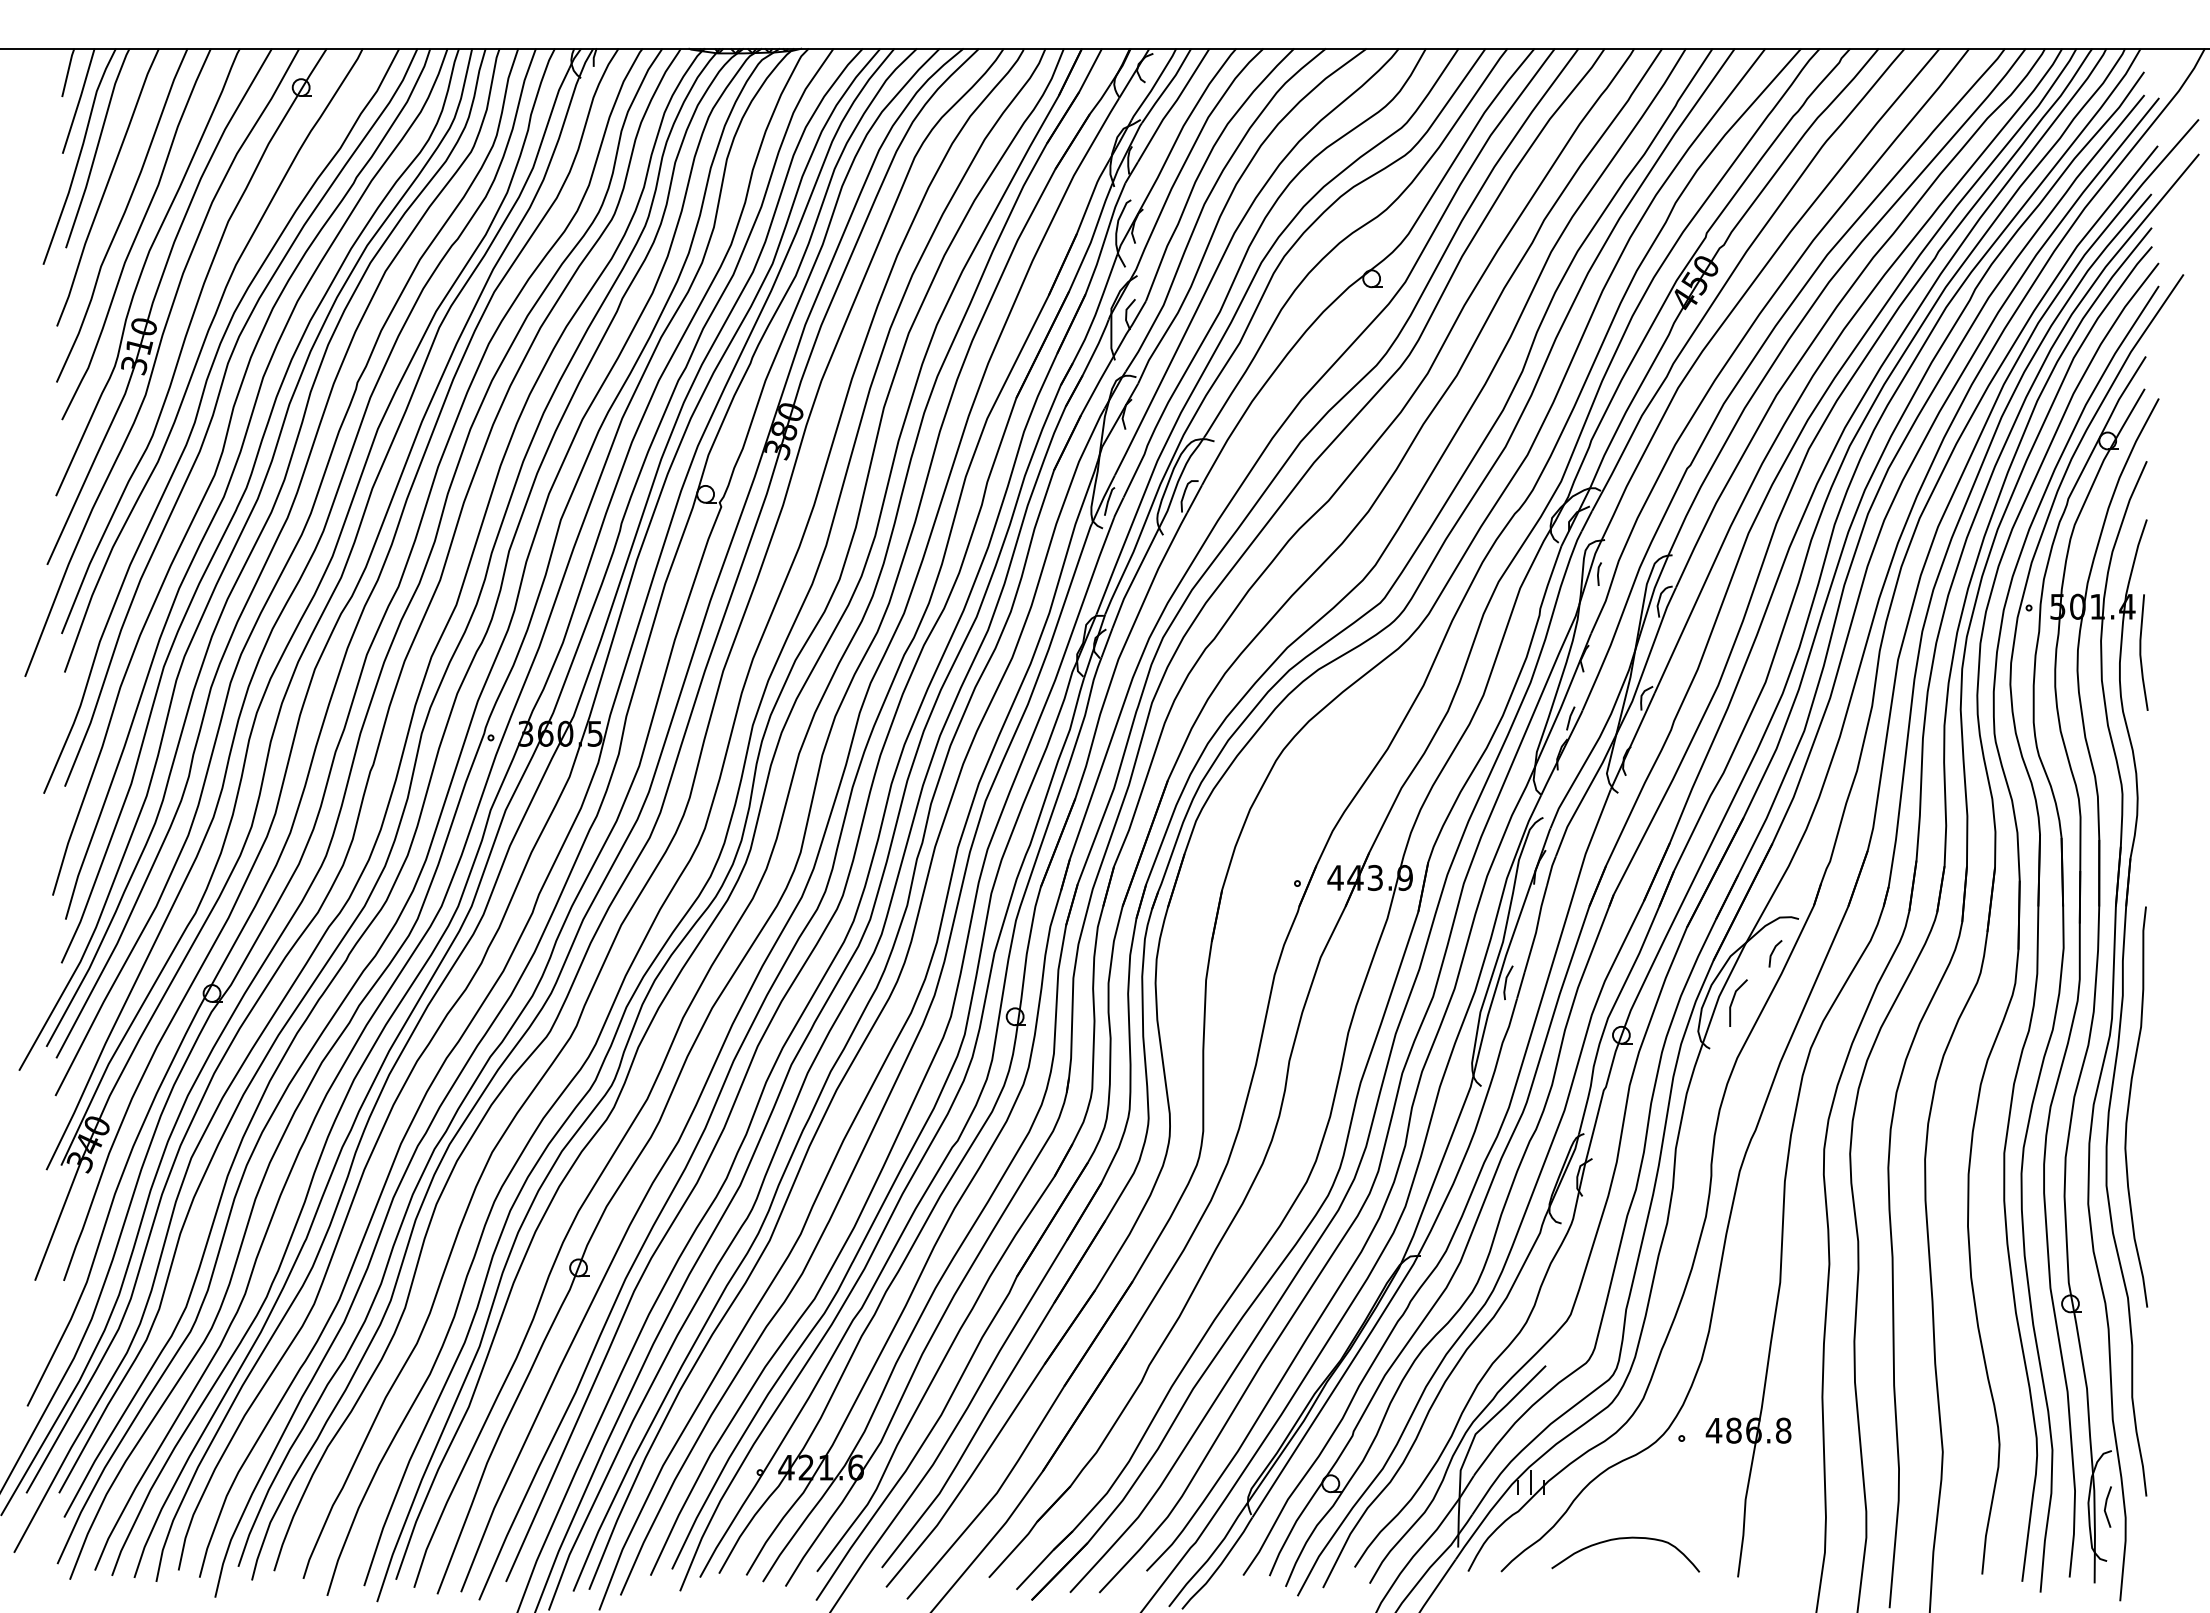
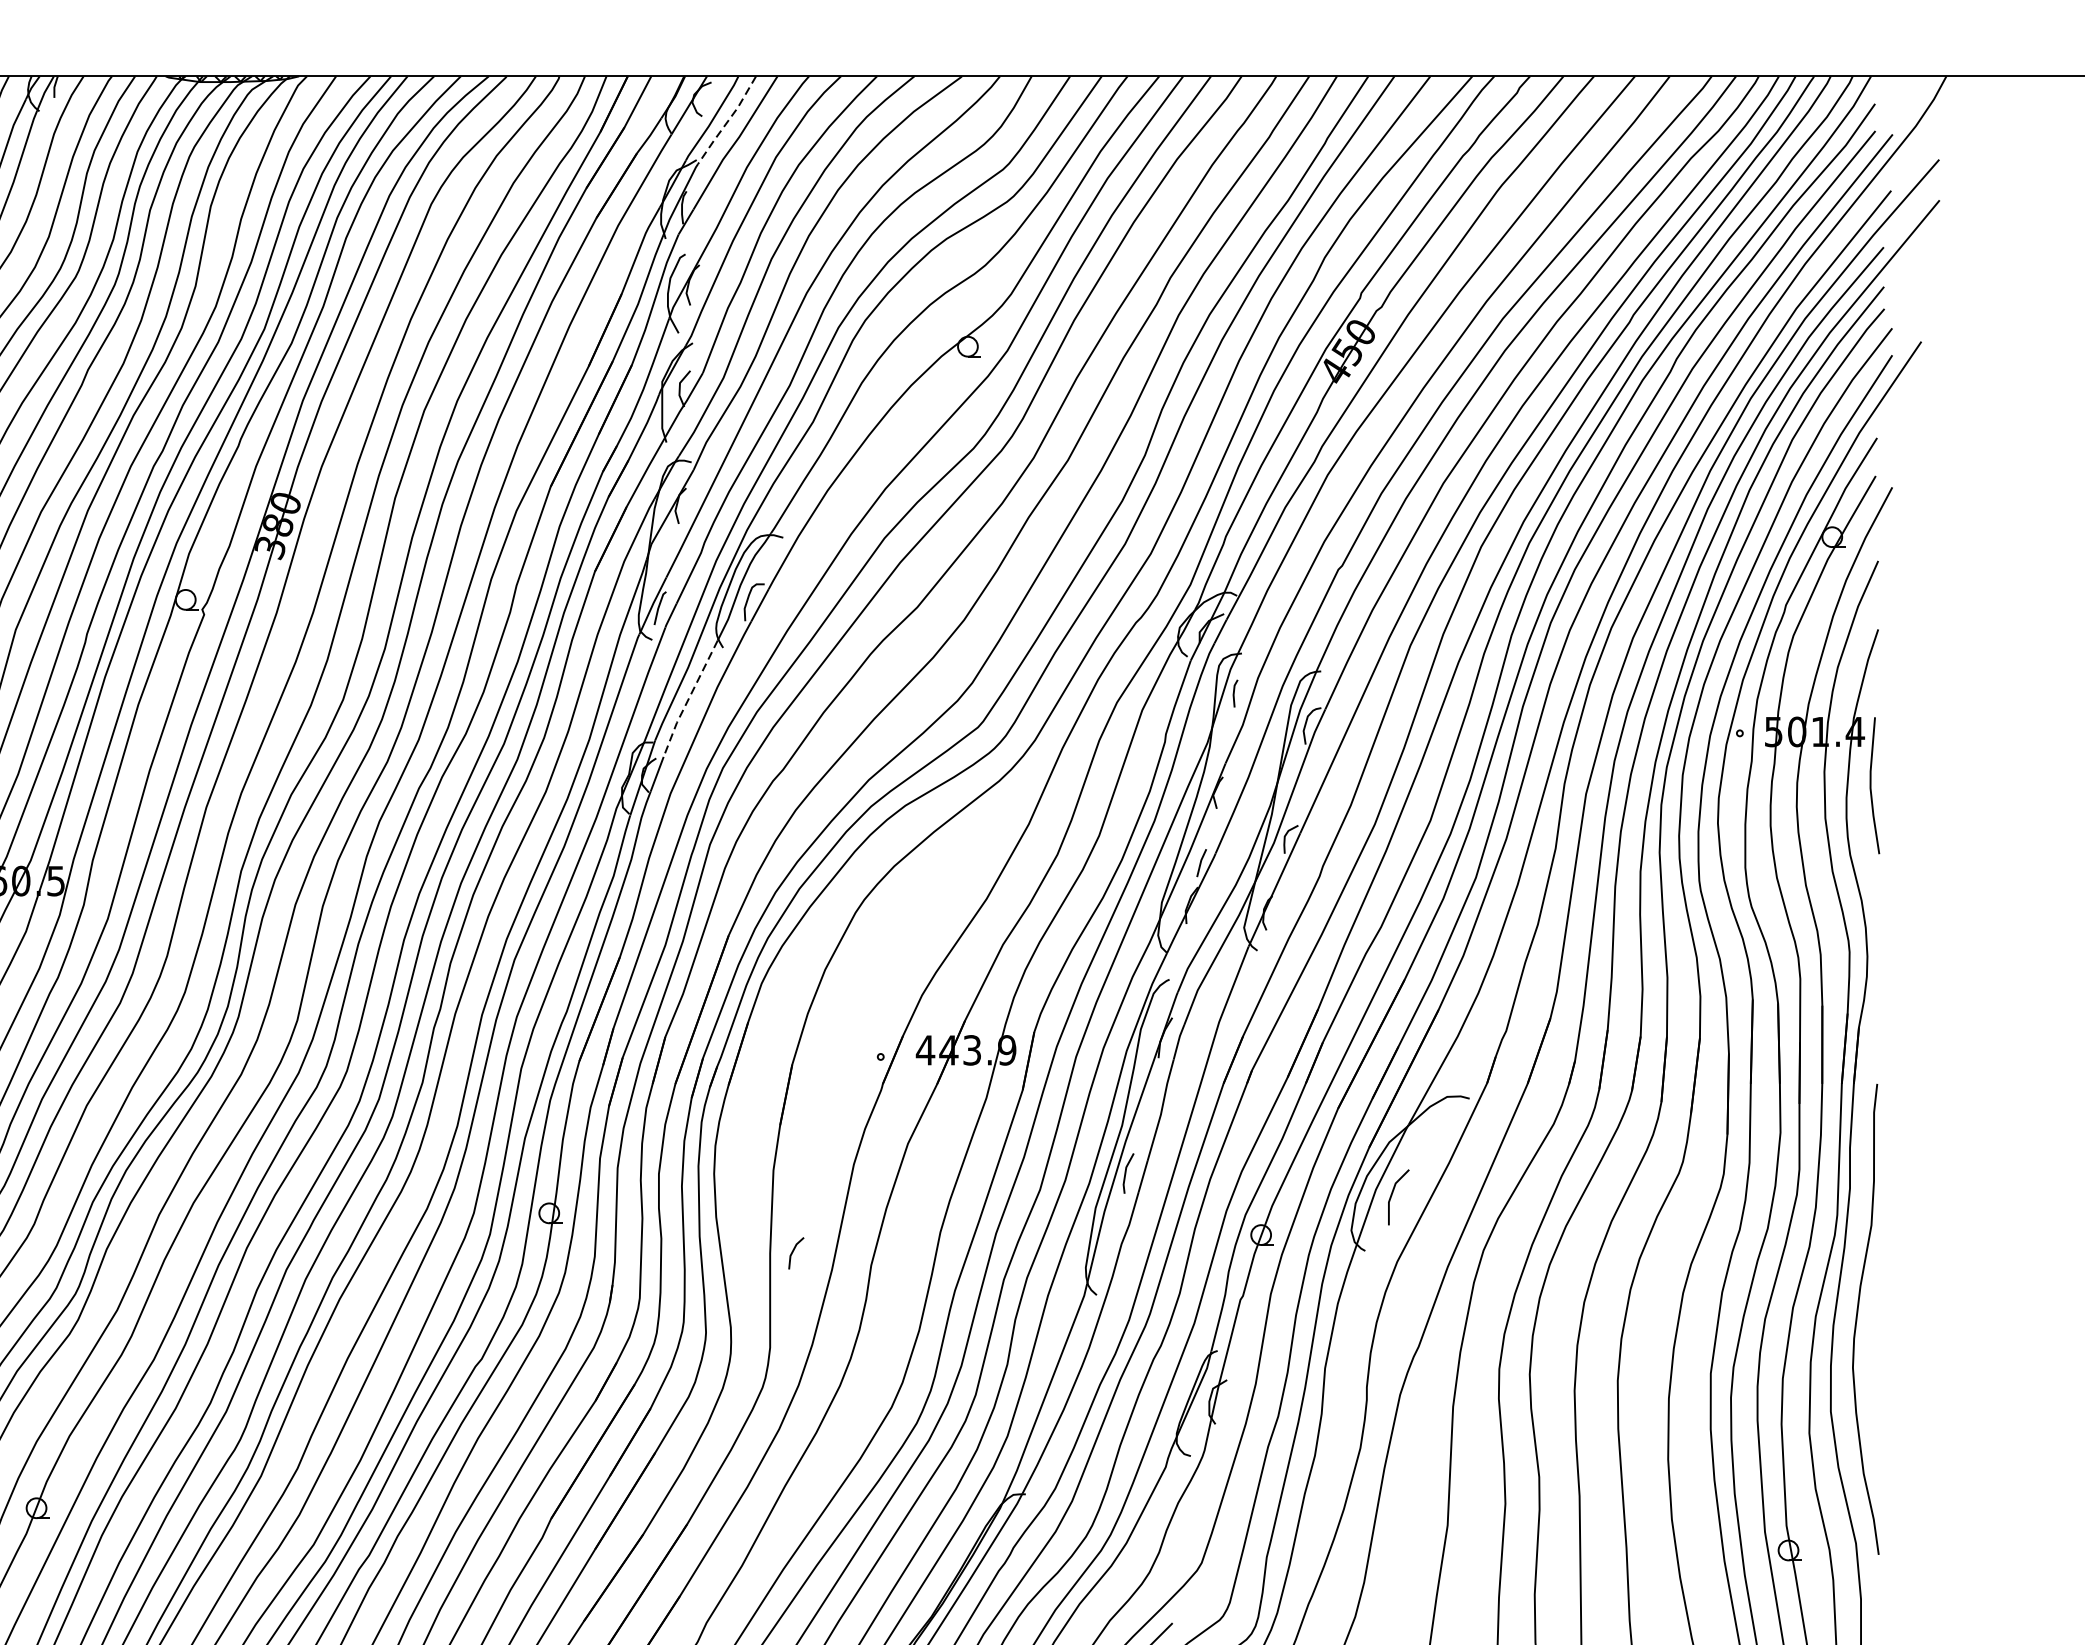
line: (1167, 87) -> (728, 122), solid -> dashed
line: (1134, 578) -> (689, 698), solid -> dashed
line: (1773, 952) -> (793, 1251), moved

